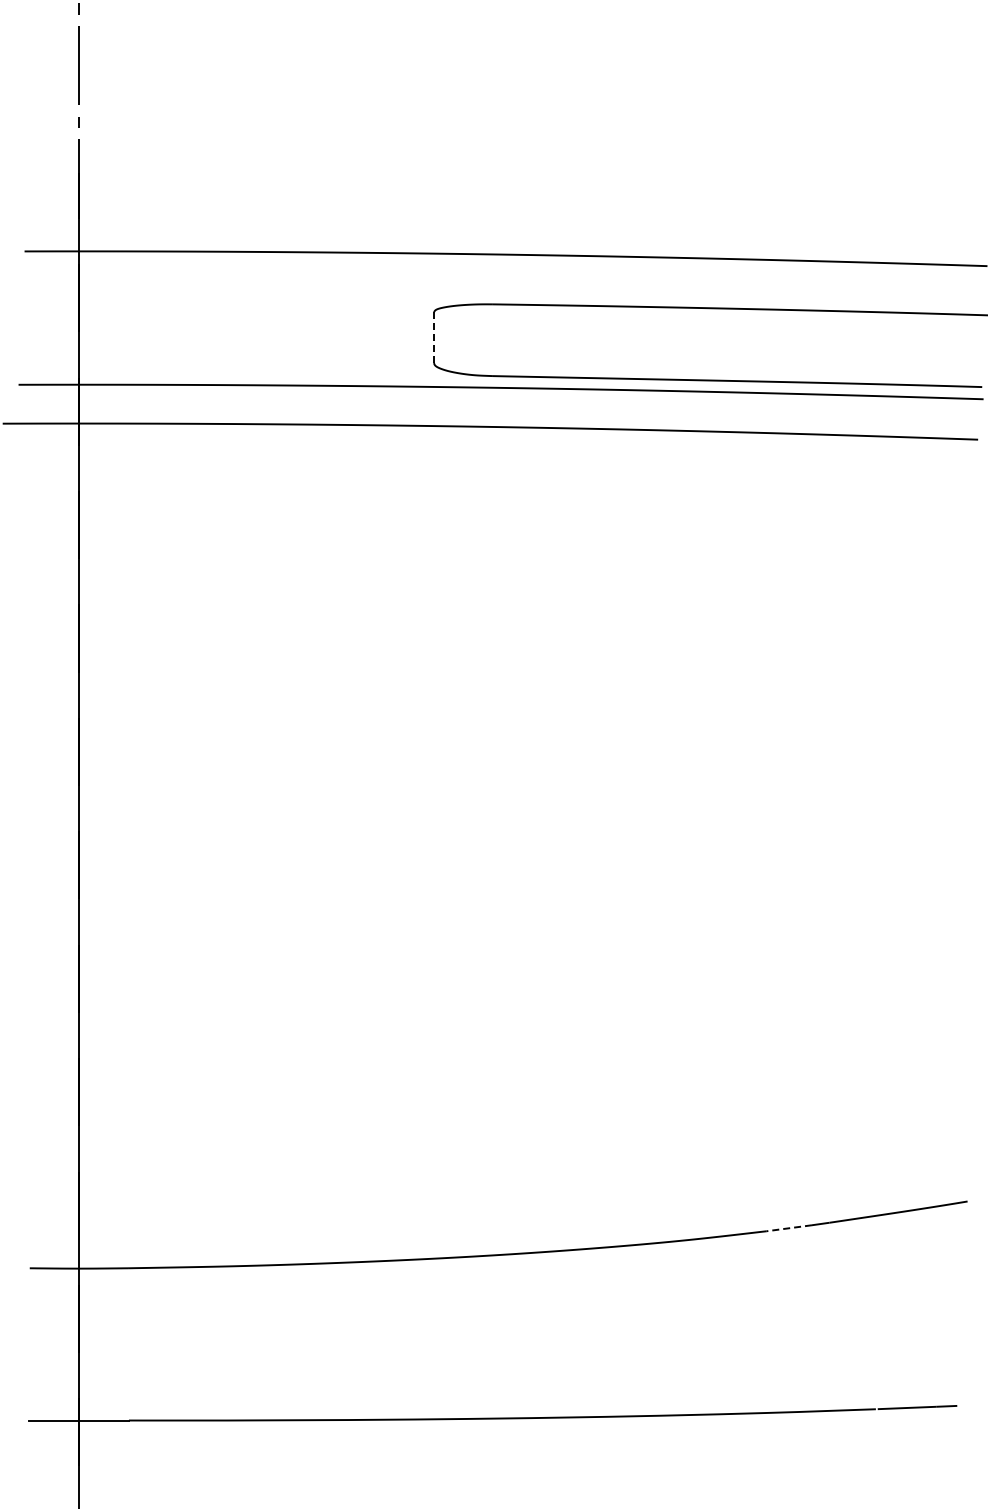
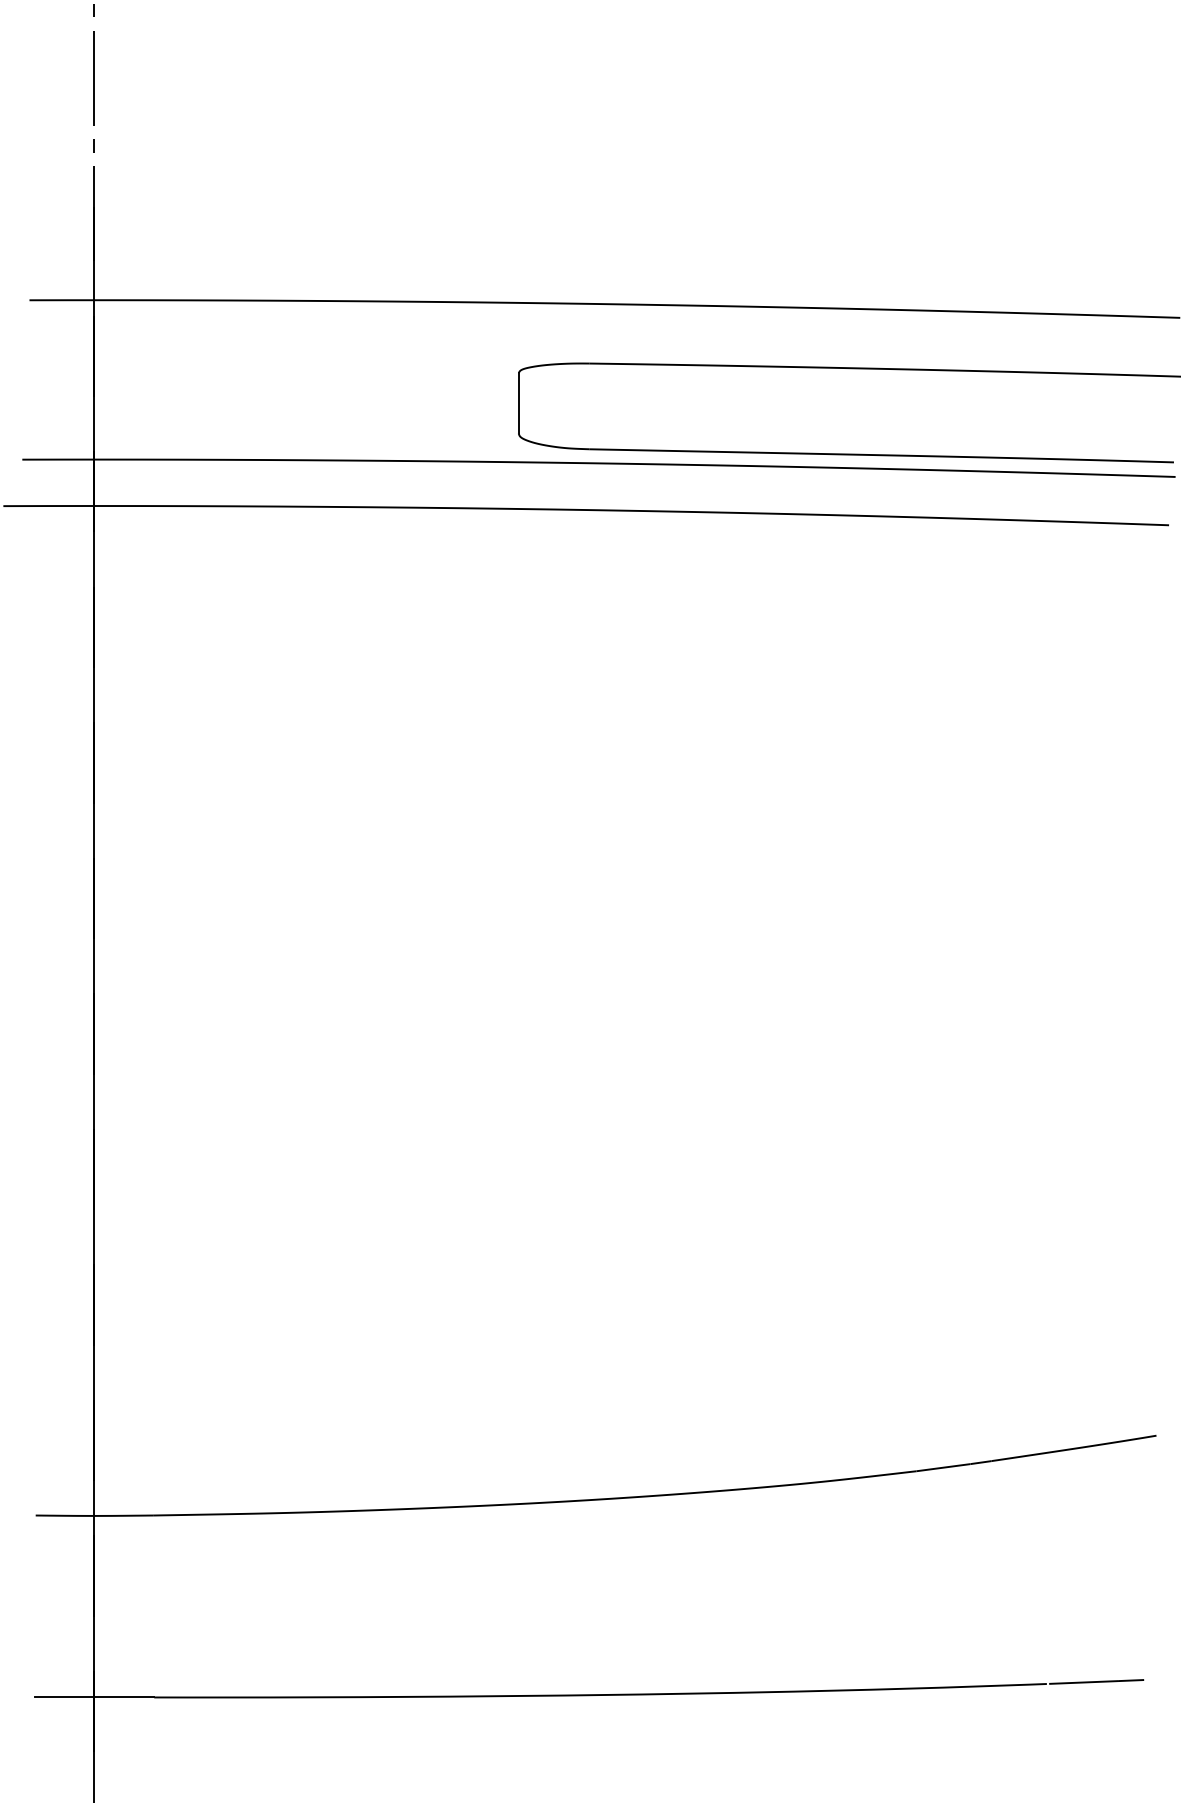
line: (433, 338) -> (518, 404), dashed -> solid
line: (789, 1228) -> (943, 1467), dashed -> solid

